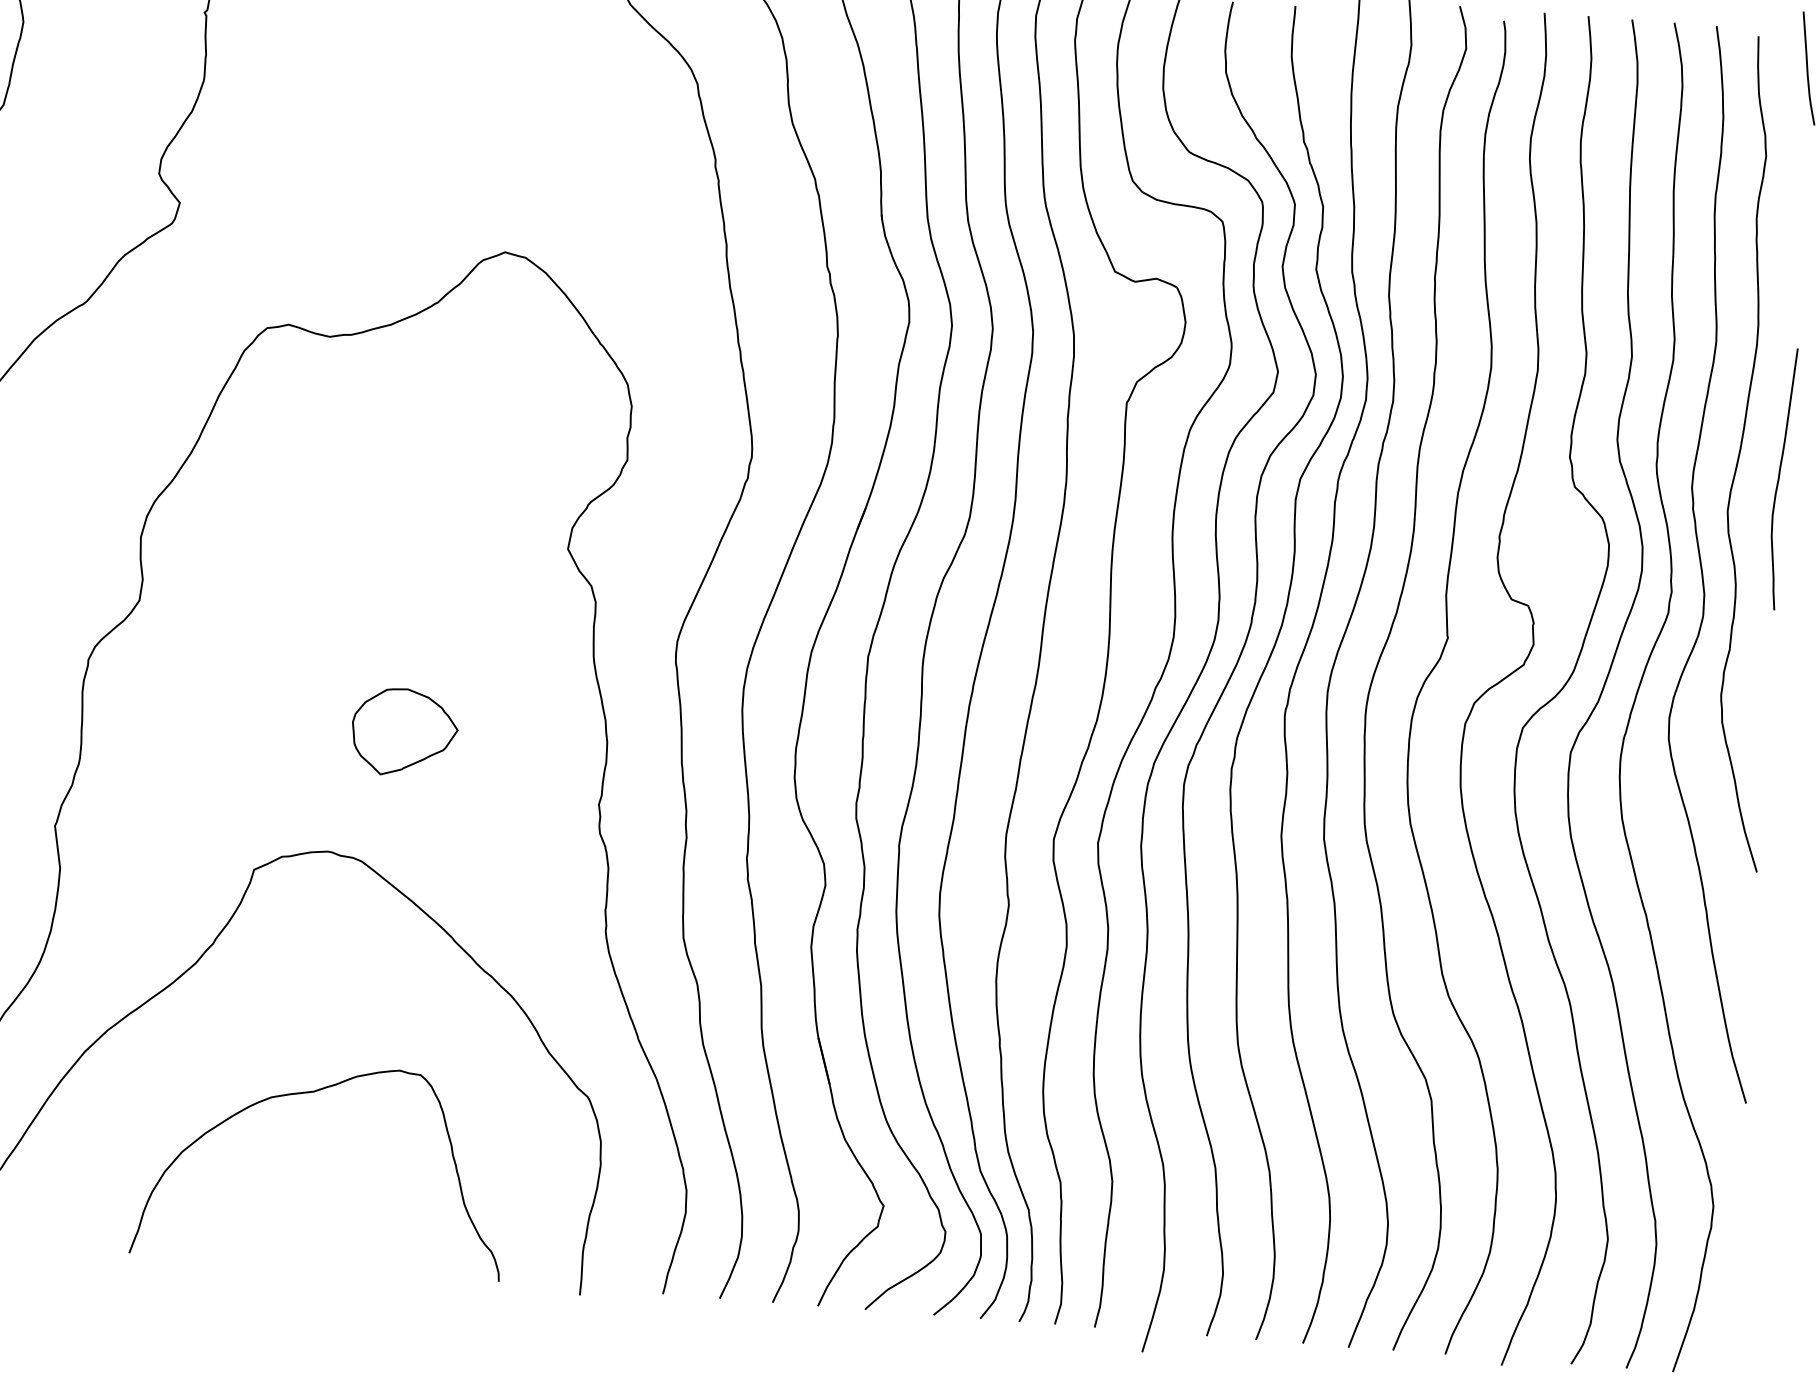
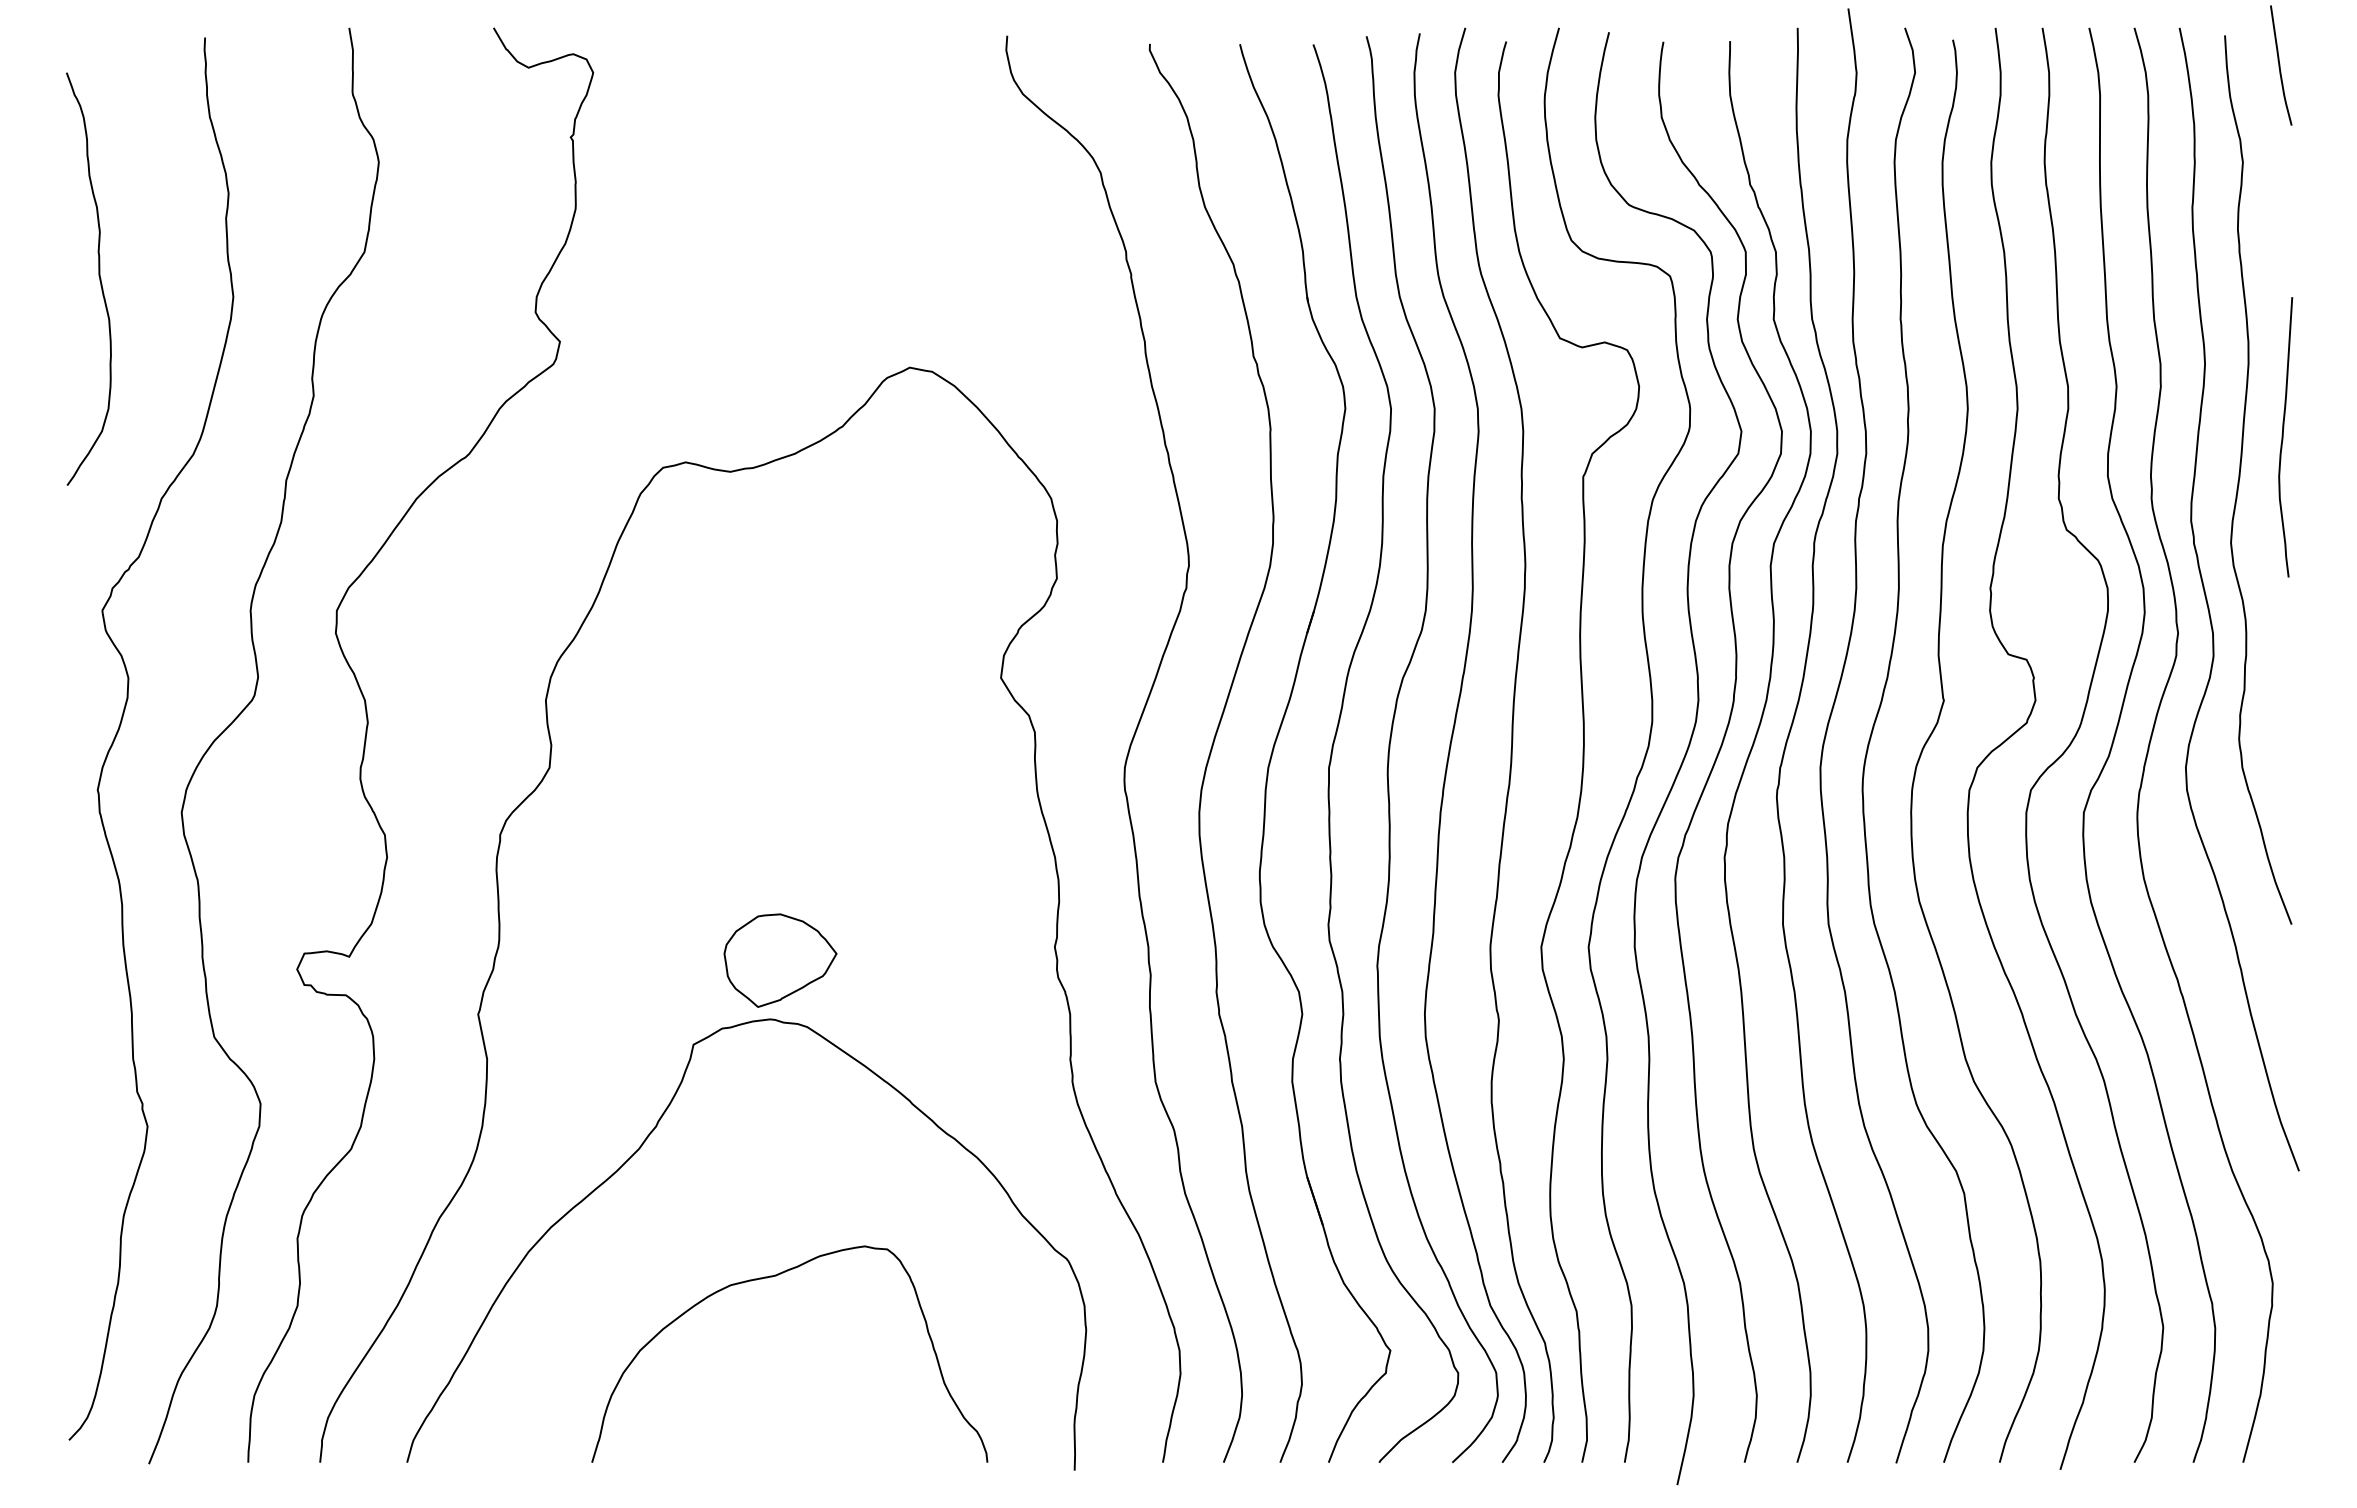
curve: (1779, 479) -> (2283, 437), moved
part: (404, 732) -> (780, 960), moved

